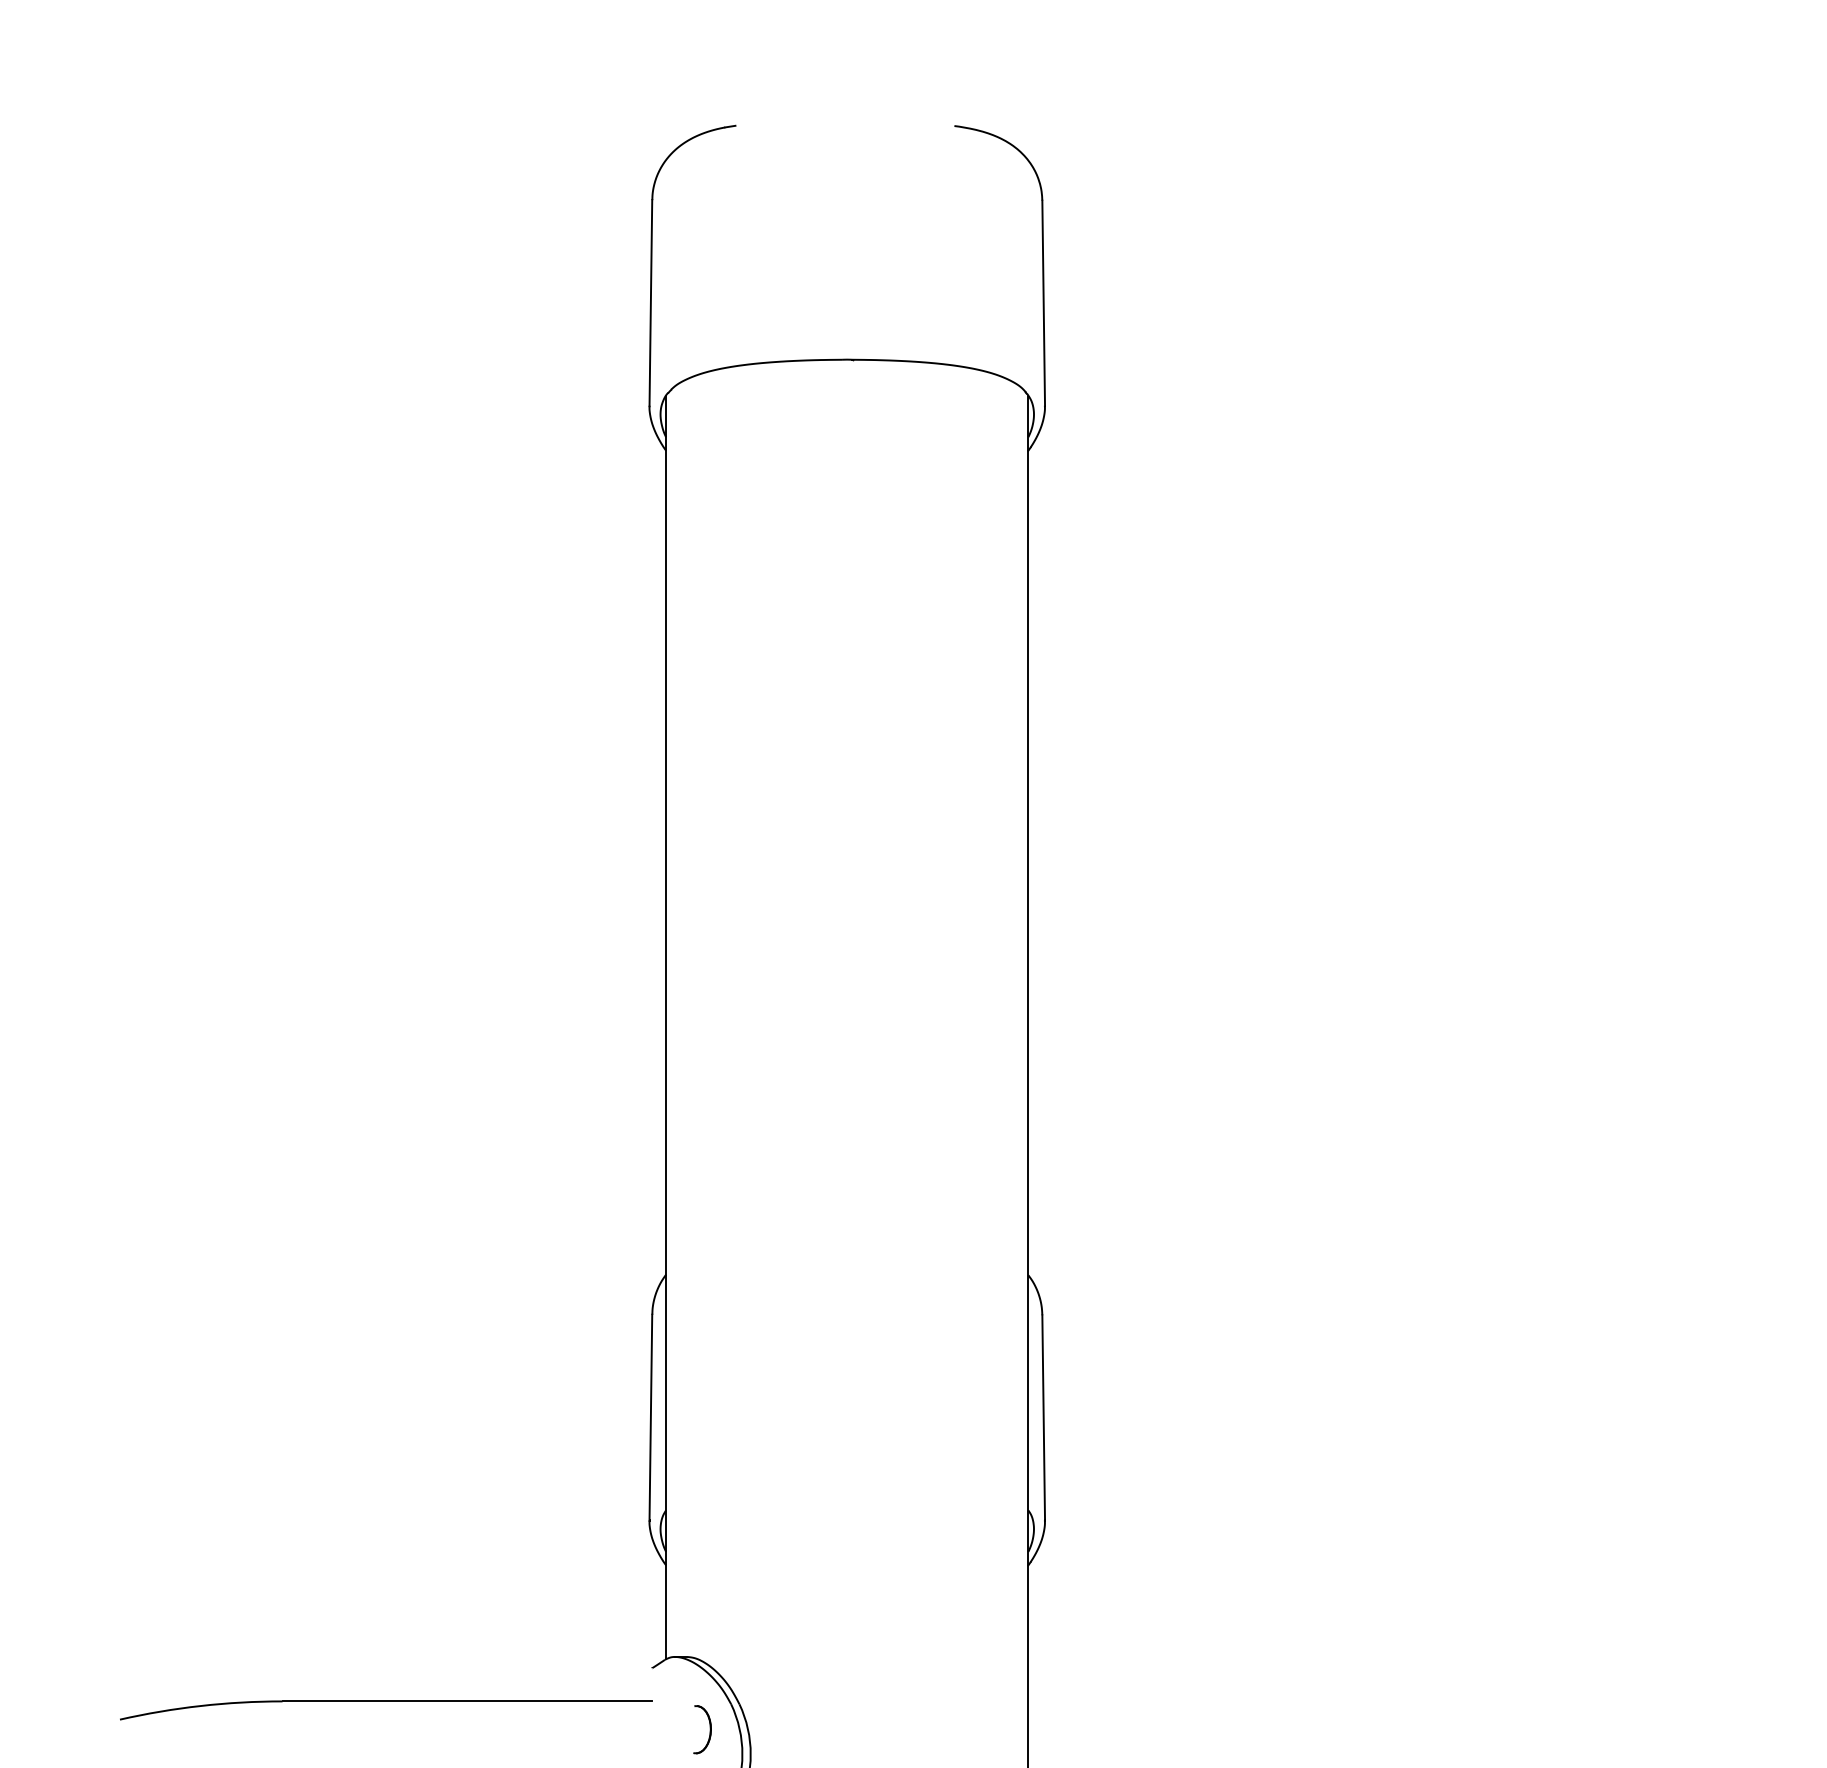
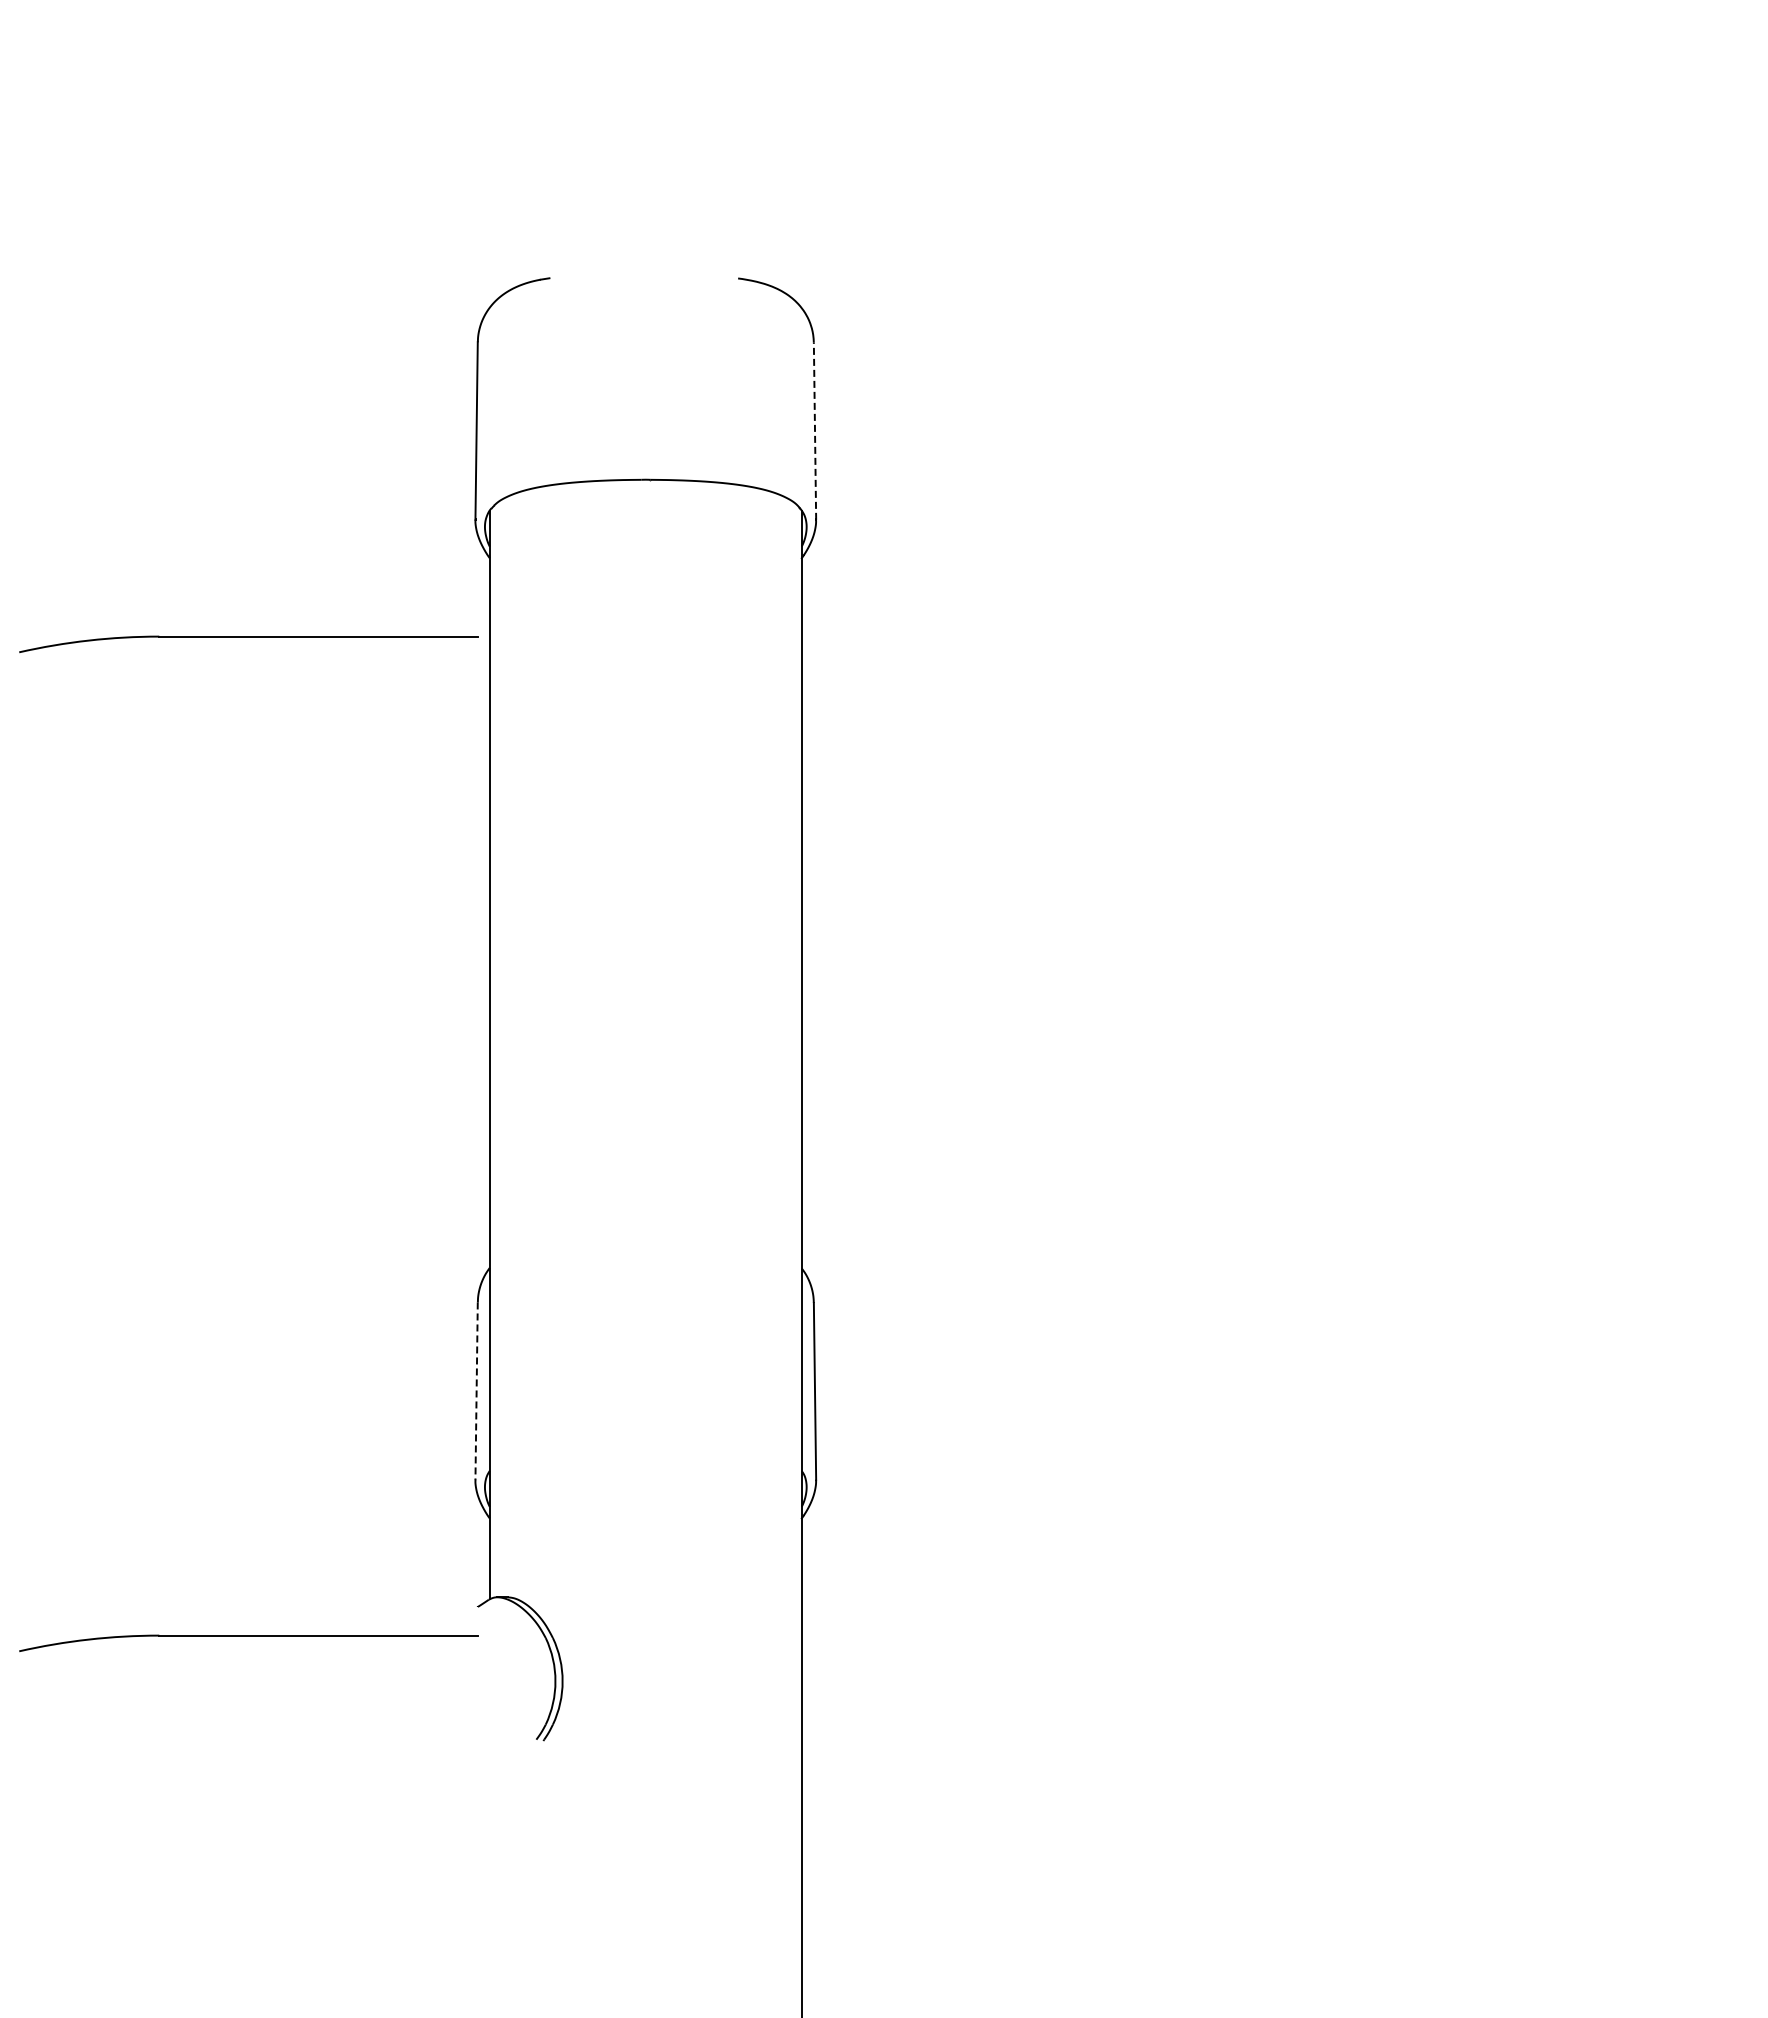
line: (1044, 303) -> (815, 431), solid -> dashed
part: (386, 542) -> (248, 637), added
line: (650, 1418) -> (476, 1391), solid -> dashed
part: (702, 1729) -> (521, 1659), removed

